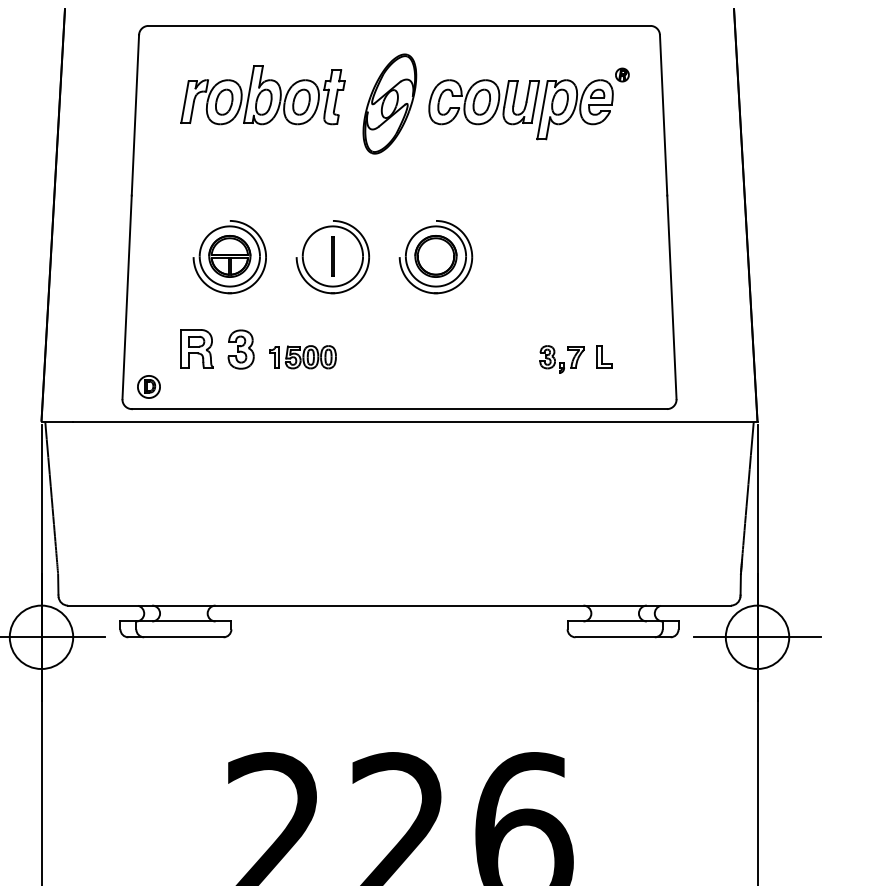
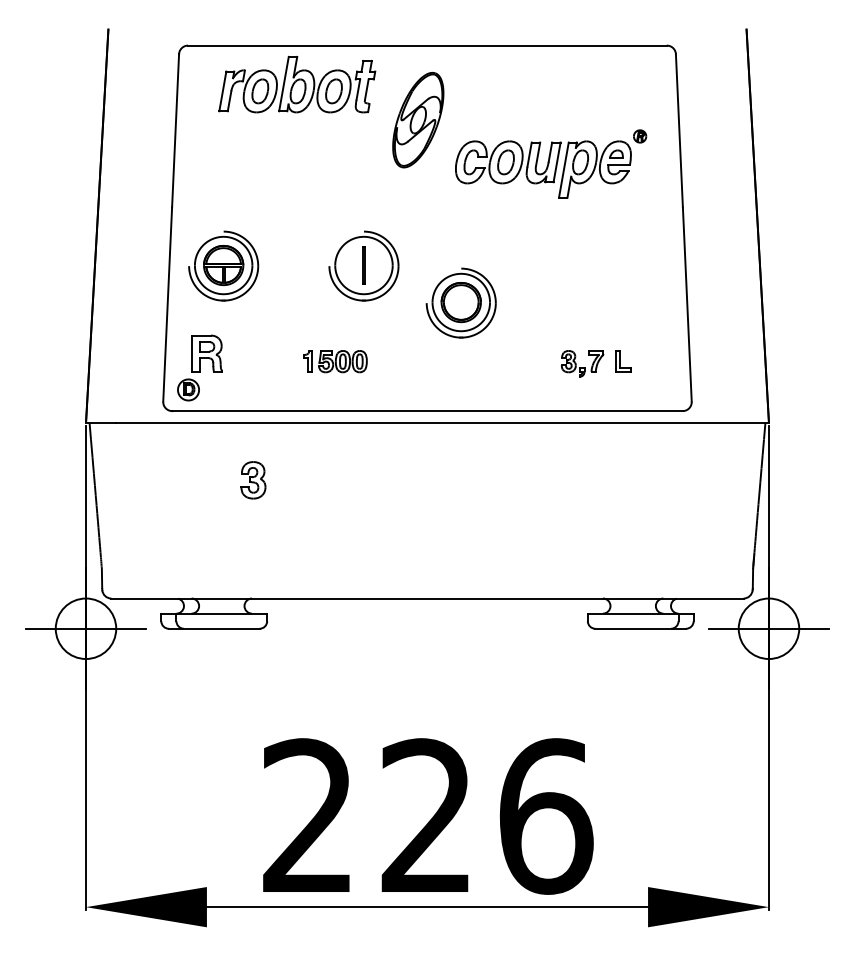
part: (263, 95) -> (297, 84), moved
part: (529, 103) -> (551, 163), moved
part: (229, 256) -> (223, 265), moved
part: (435, 256) -> (460, 302), moved
part: (196, 348) -> (206, 353), moved
part: (241, 349) -> (253, 480), moved

